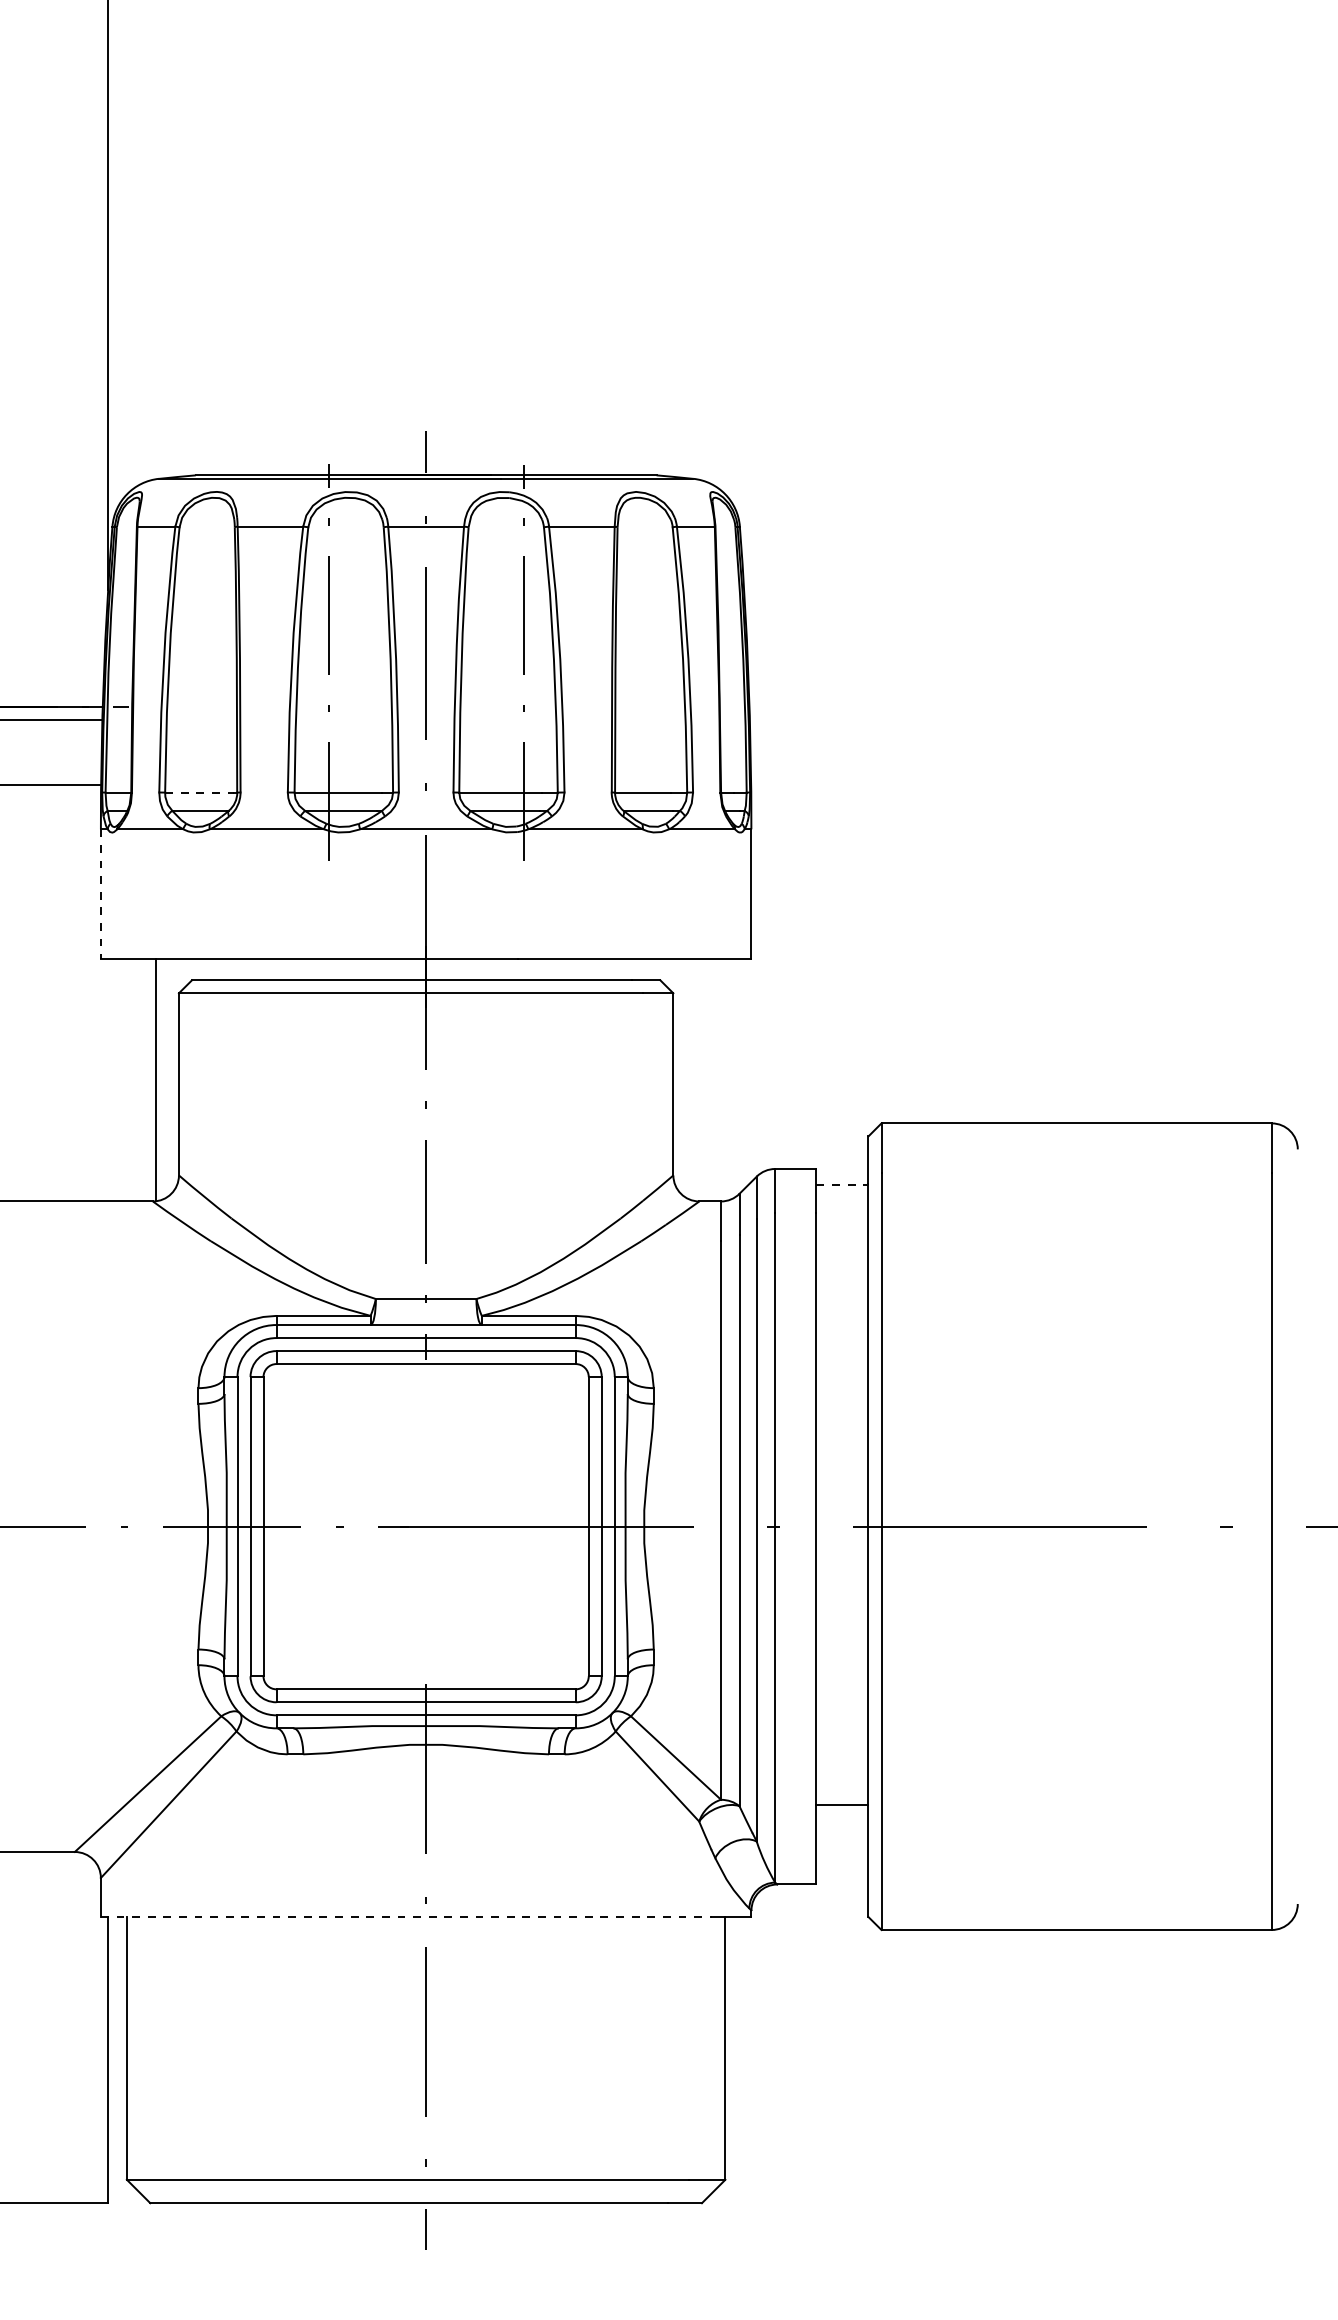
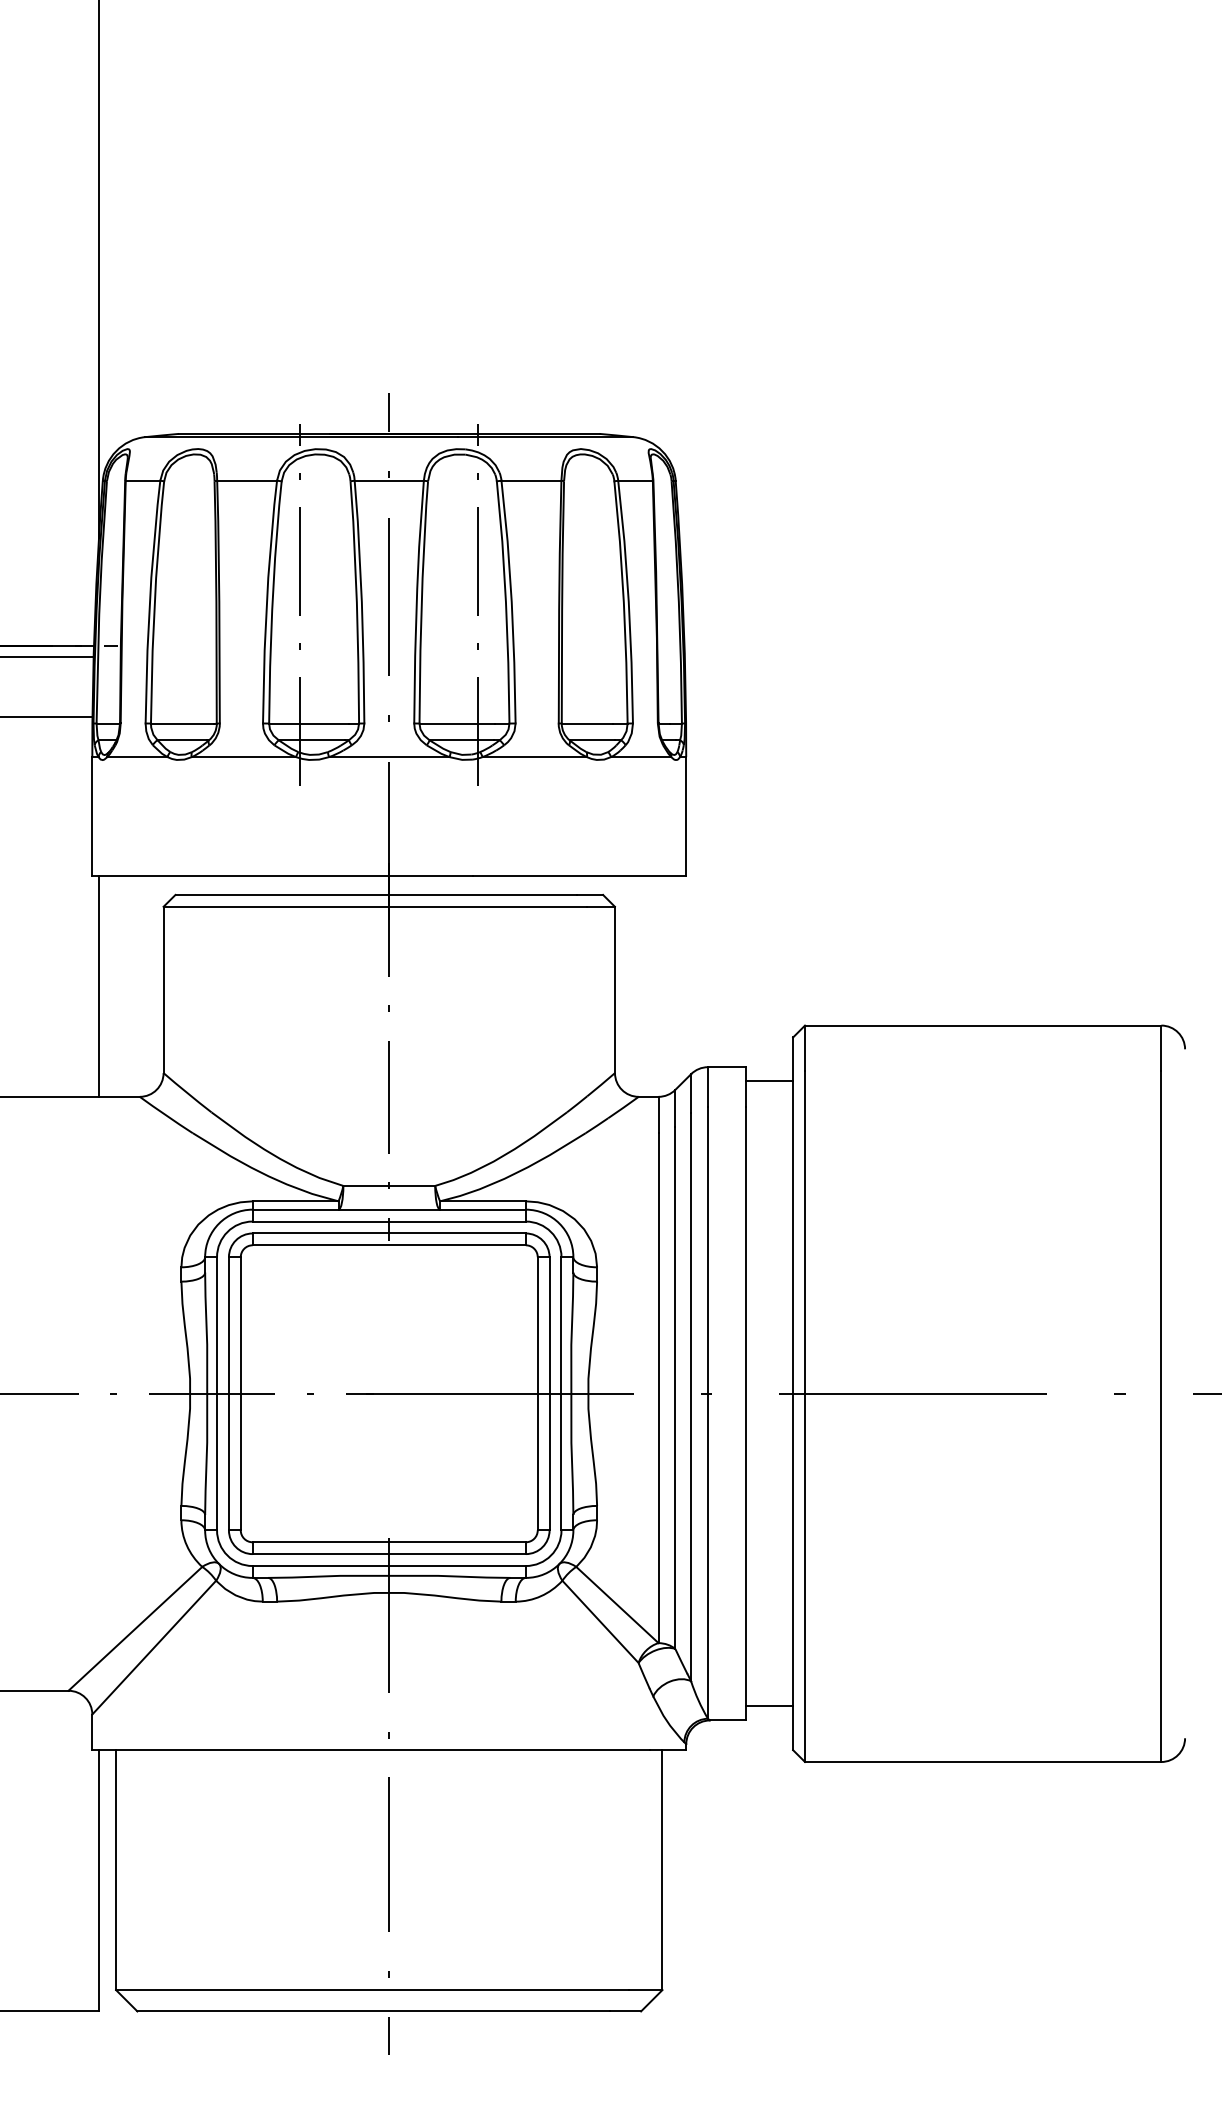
line: (199, 792) -> (182, 723), dashed -> solid
line: (100, 894) -> (91, 816), dashed -> solid
line: (156, 1080) -> (99, 986), moved
line: (842, 1184) -> (769, 1081), dashed -> solid
line: (842, 1804) -> (769, 1705), moved
line: (406, 1917) -> (371, 1750), dashed -> solid

